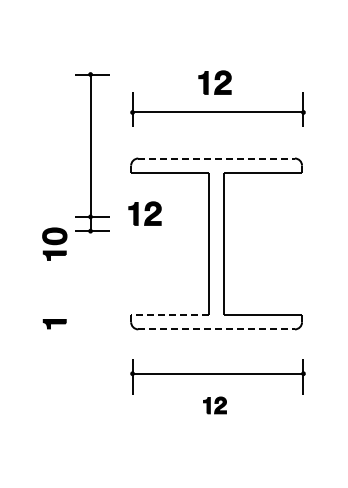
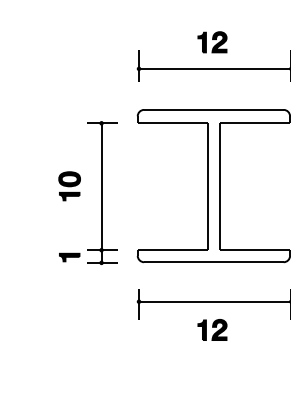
part: (92, 152) -> (103, 192), moved
line: (217, 158) -> (214, 109), dashed -> solid
part: (144, 213) -> (149, 158), removed
line: (169, 315) -> (171, 249), dashed -> solid
line: (217, 329) -> (214, 262), dashed -> solid
part: (214, 405) -> (212, 330), size x1.43

